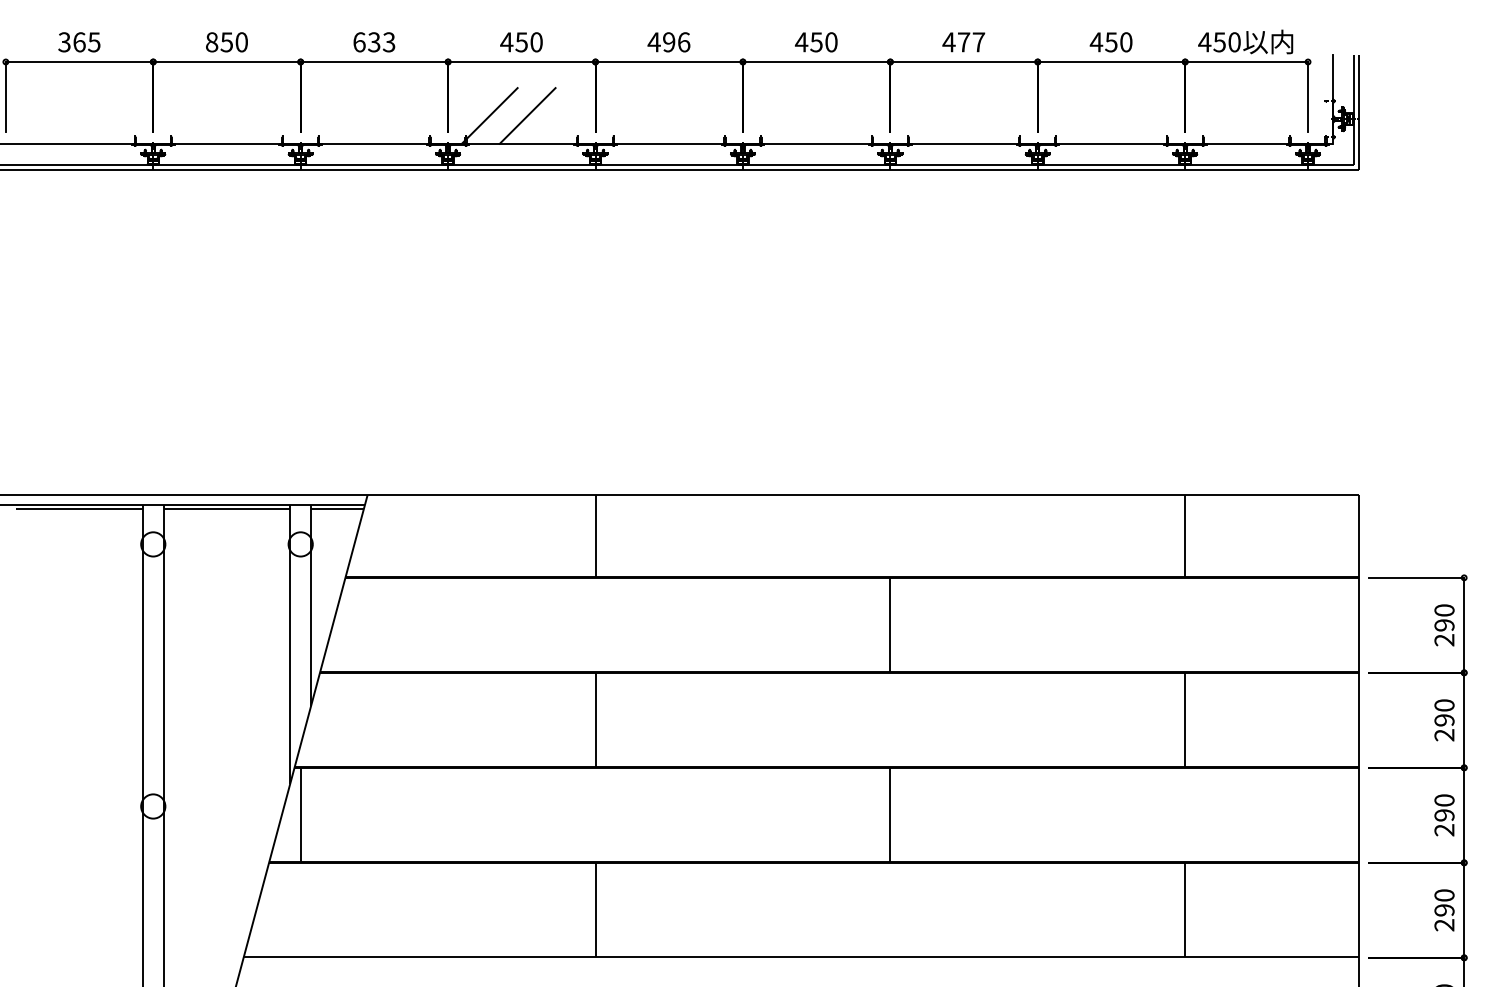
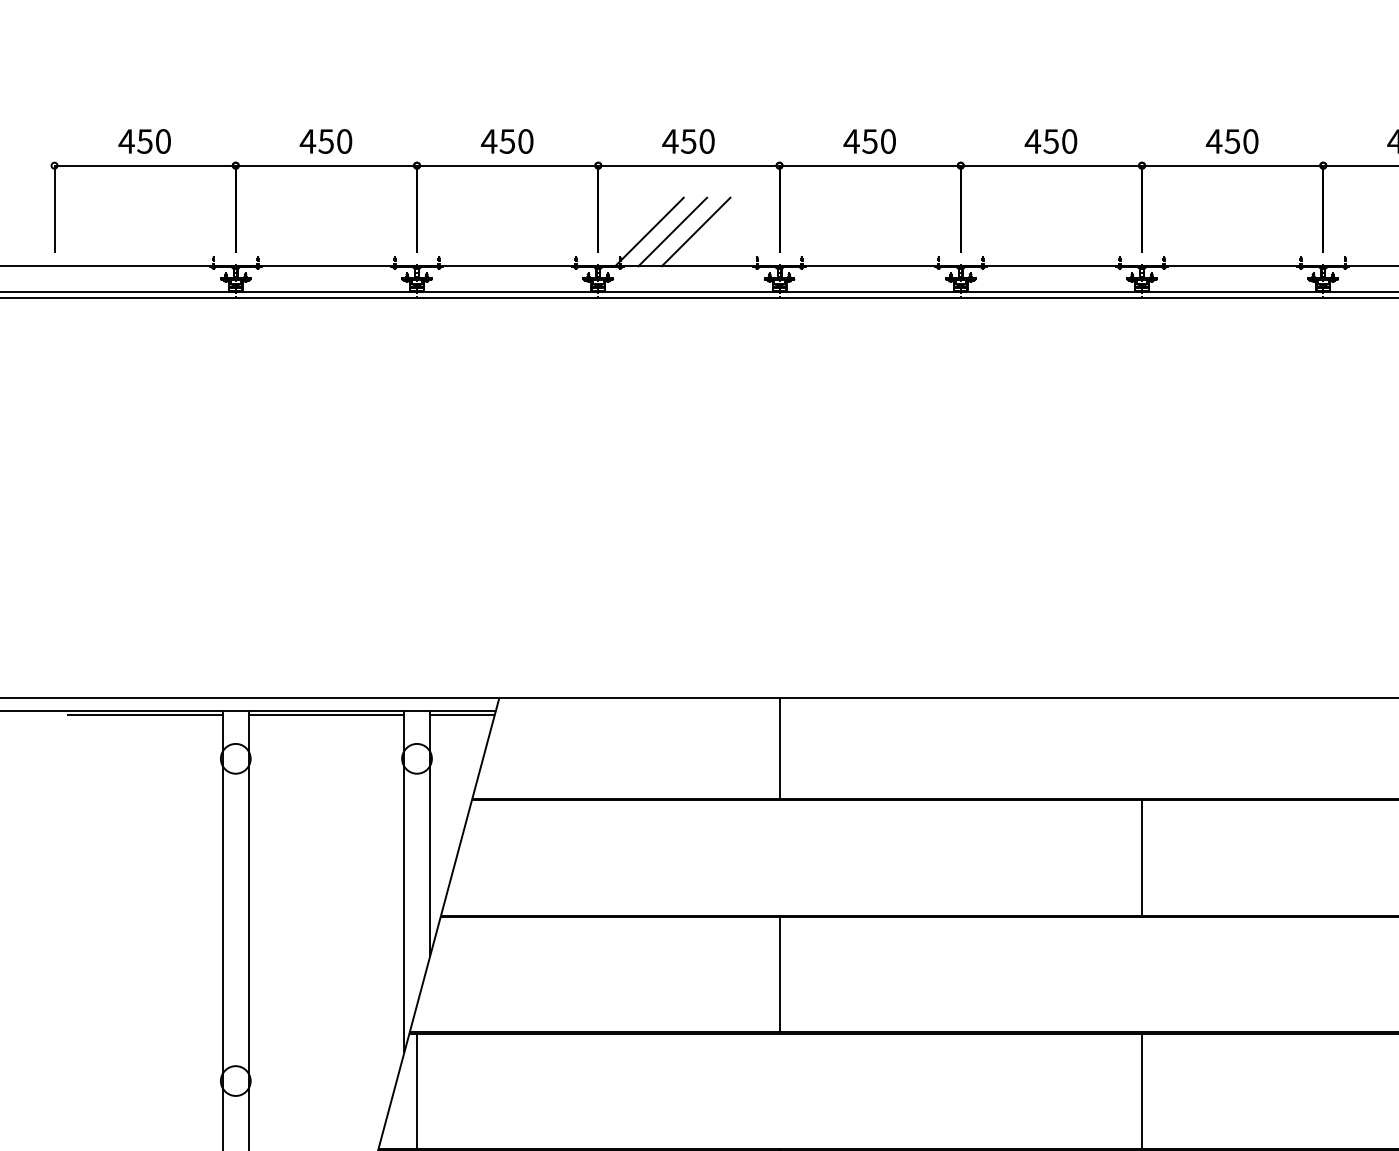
text: (78, 42) -> (143, 141), 365 -> 450
text: (211, 42) -> (307, 141), 850 -> 450
text: (373, 42) -> (506, 141), 633 -> 450
text: (676, 42) -> (879, 141), 496 -> 450
text: (971, 42) -> (1241, 141), 477 -> 450
line: (508, 115) -> (672, 231), added

